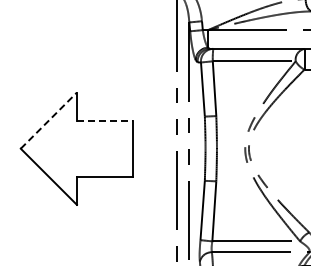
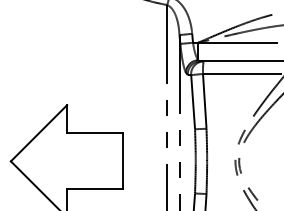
line: (48, 120) -> (38, 133), dashed -> solid
line: (105, 120) -> (95, 133), dashed -> solid

